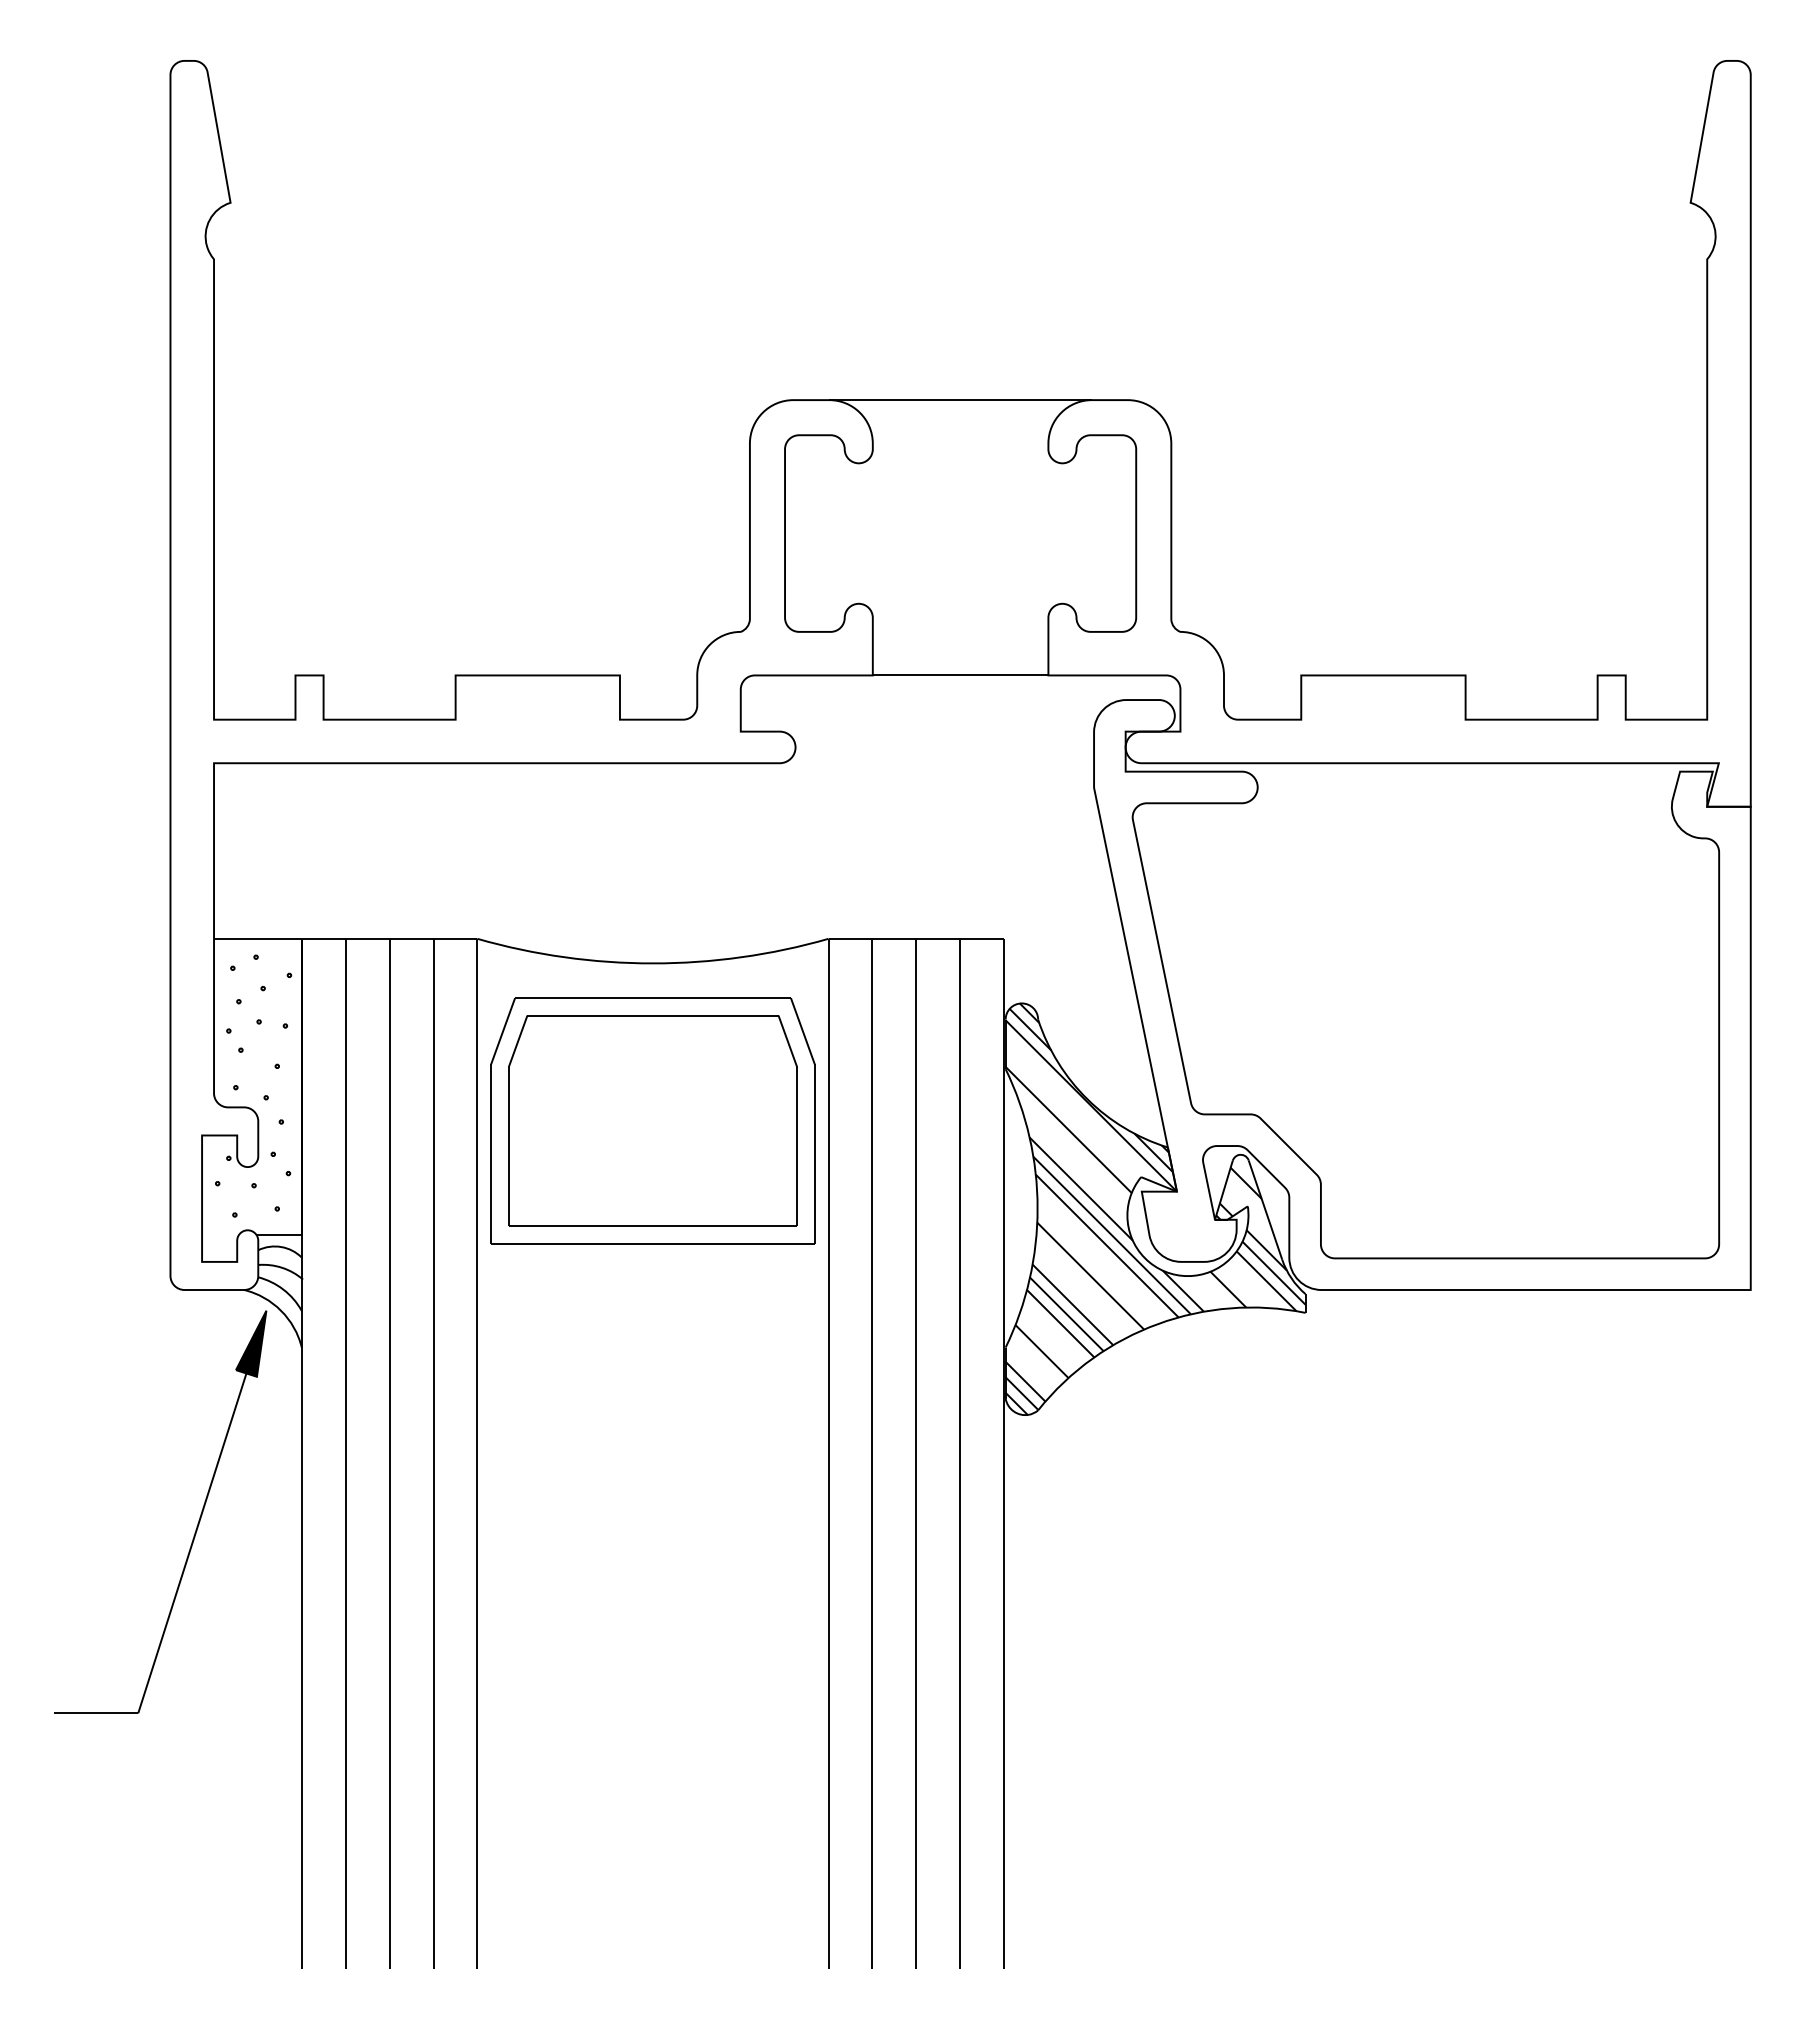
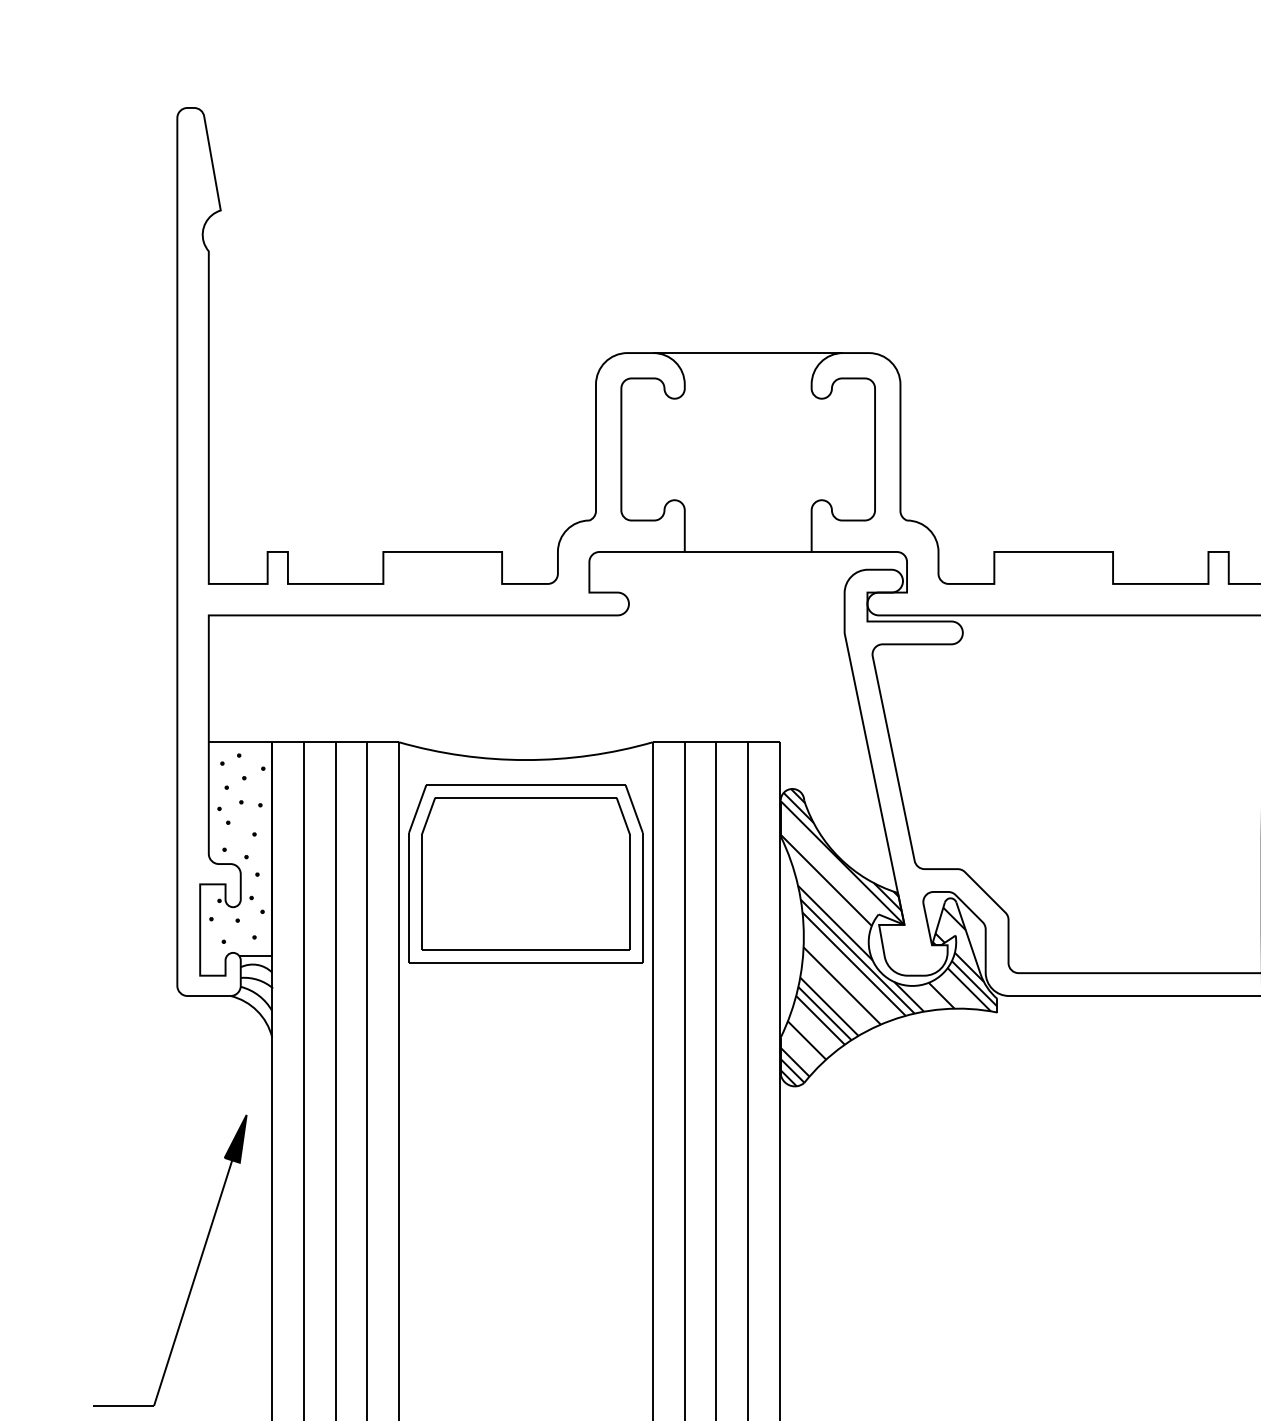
part: (197, 1523) -> (196, 1268), moved

